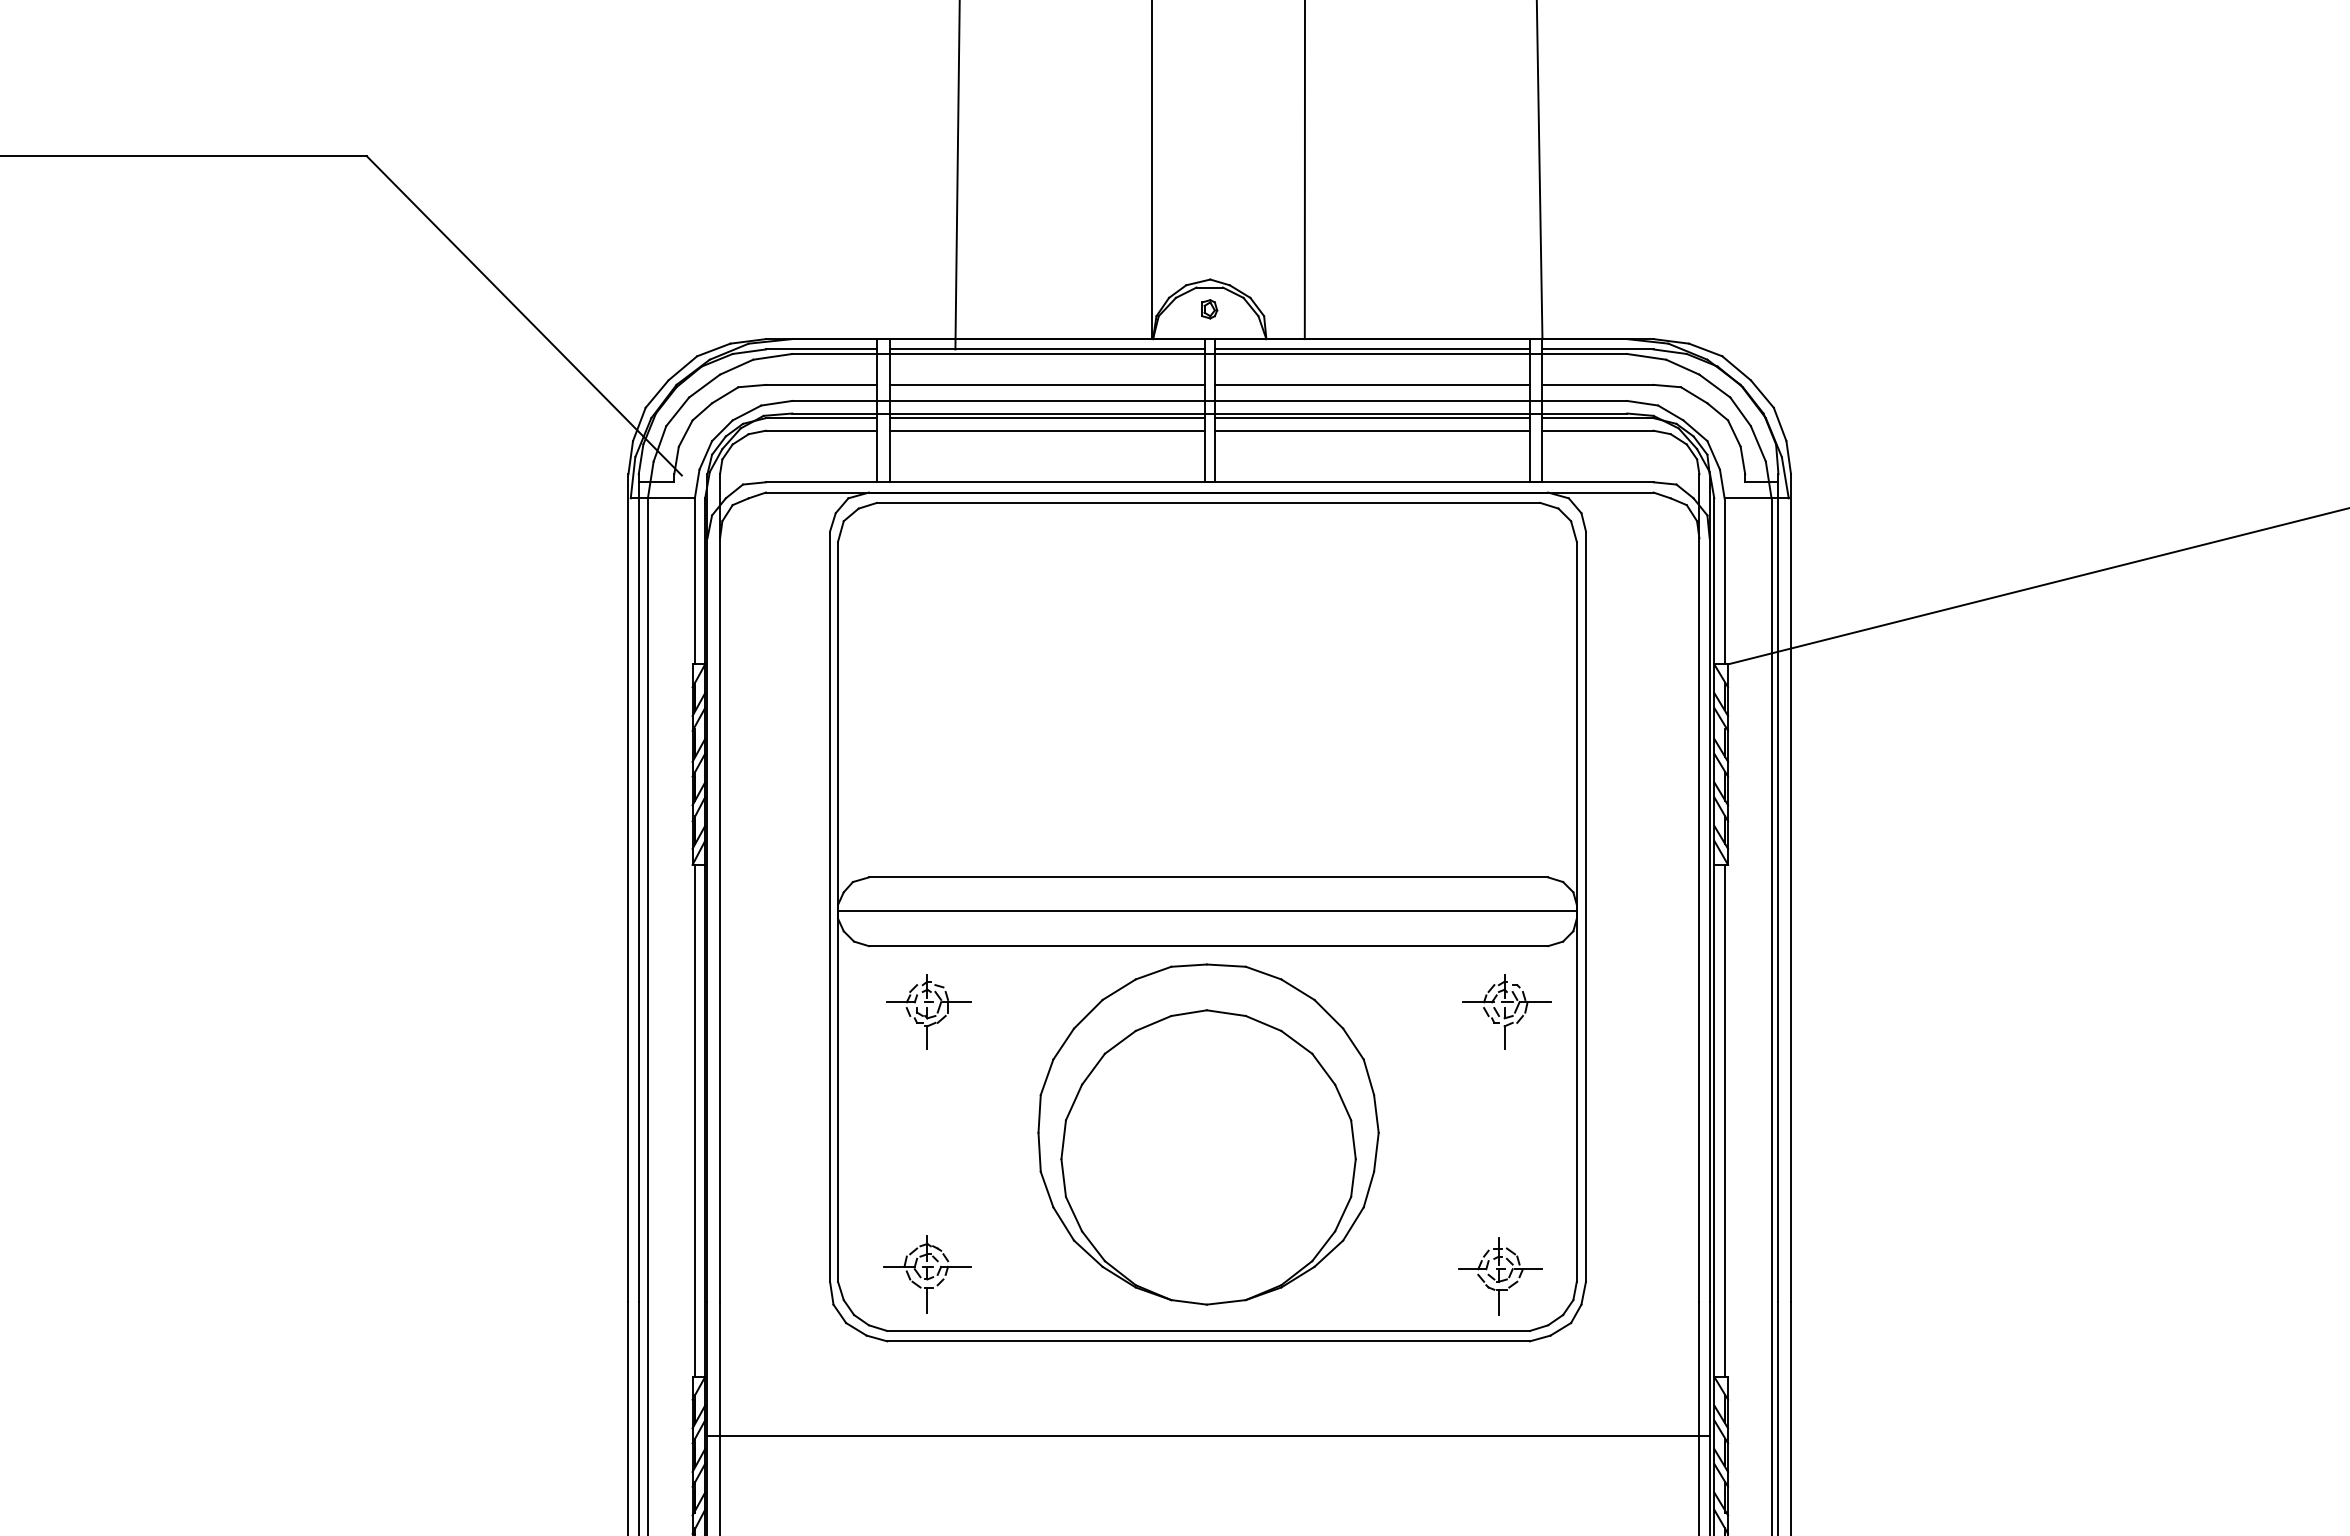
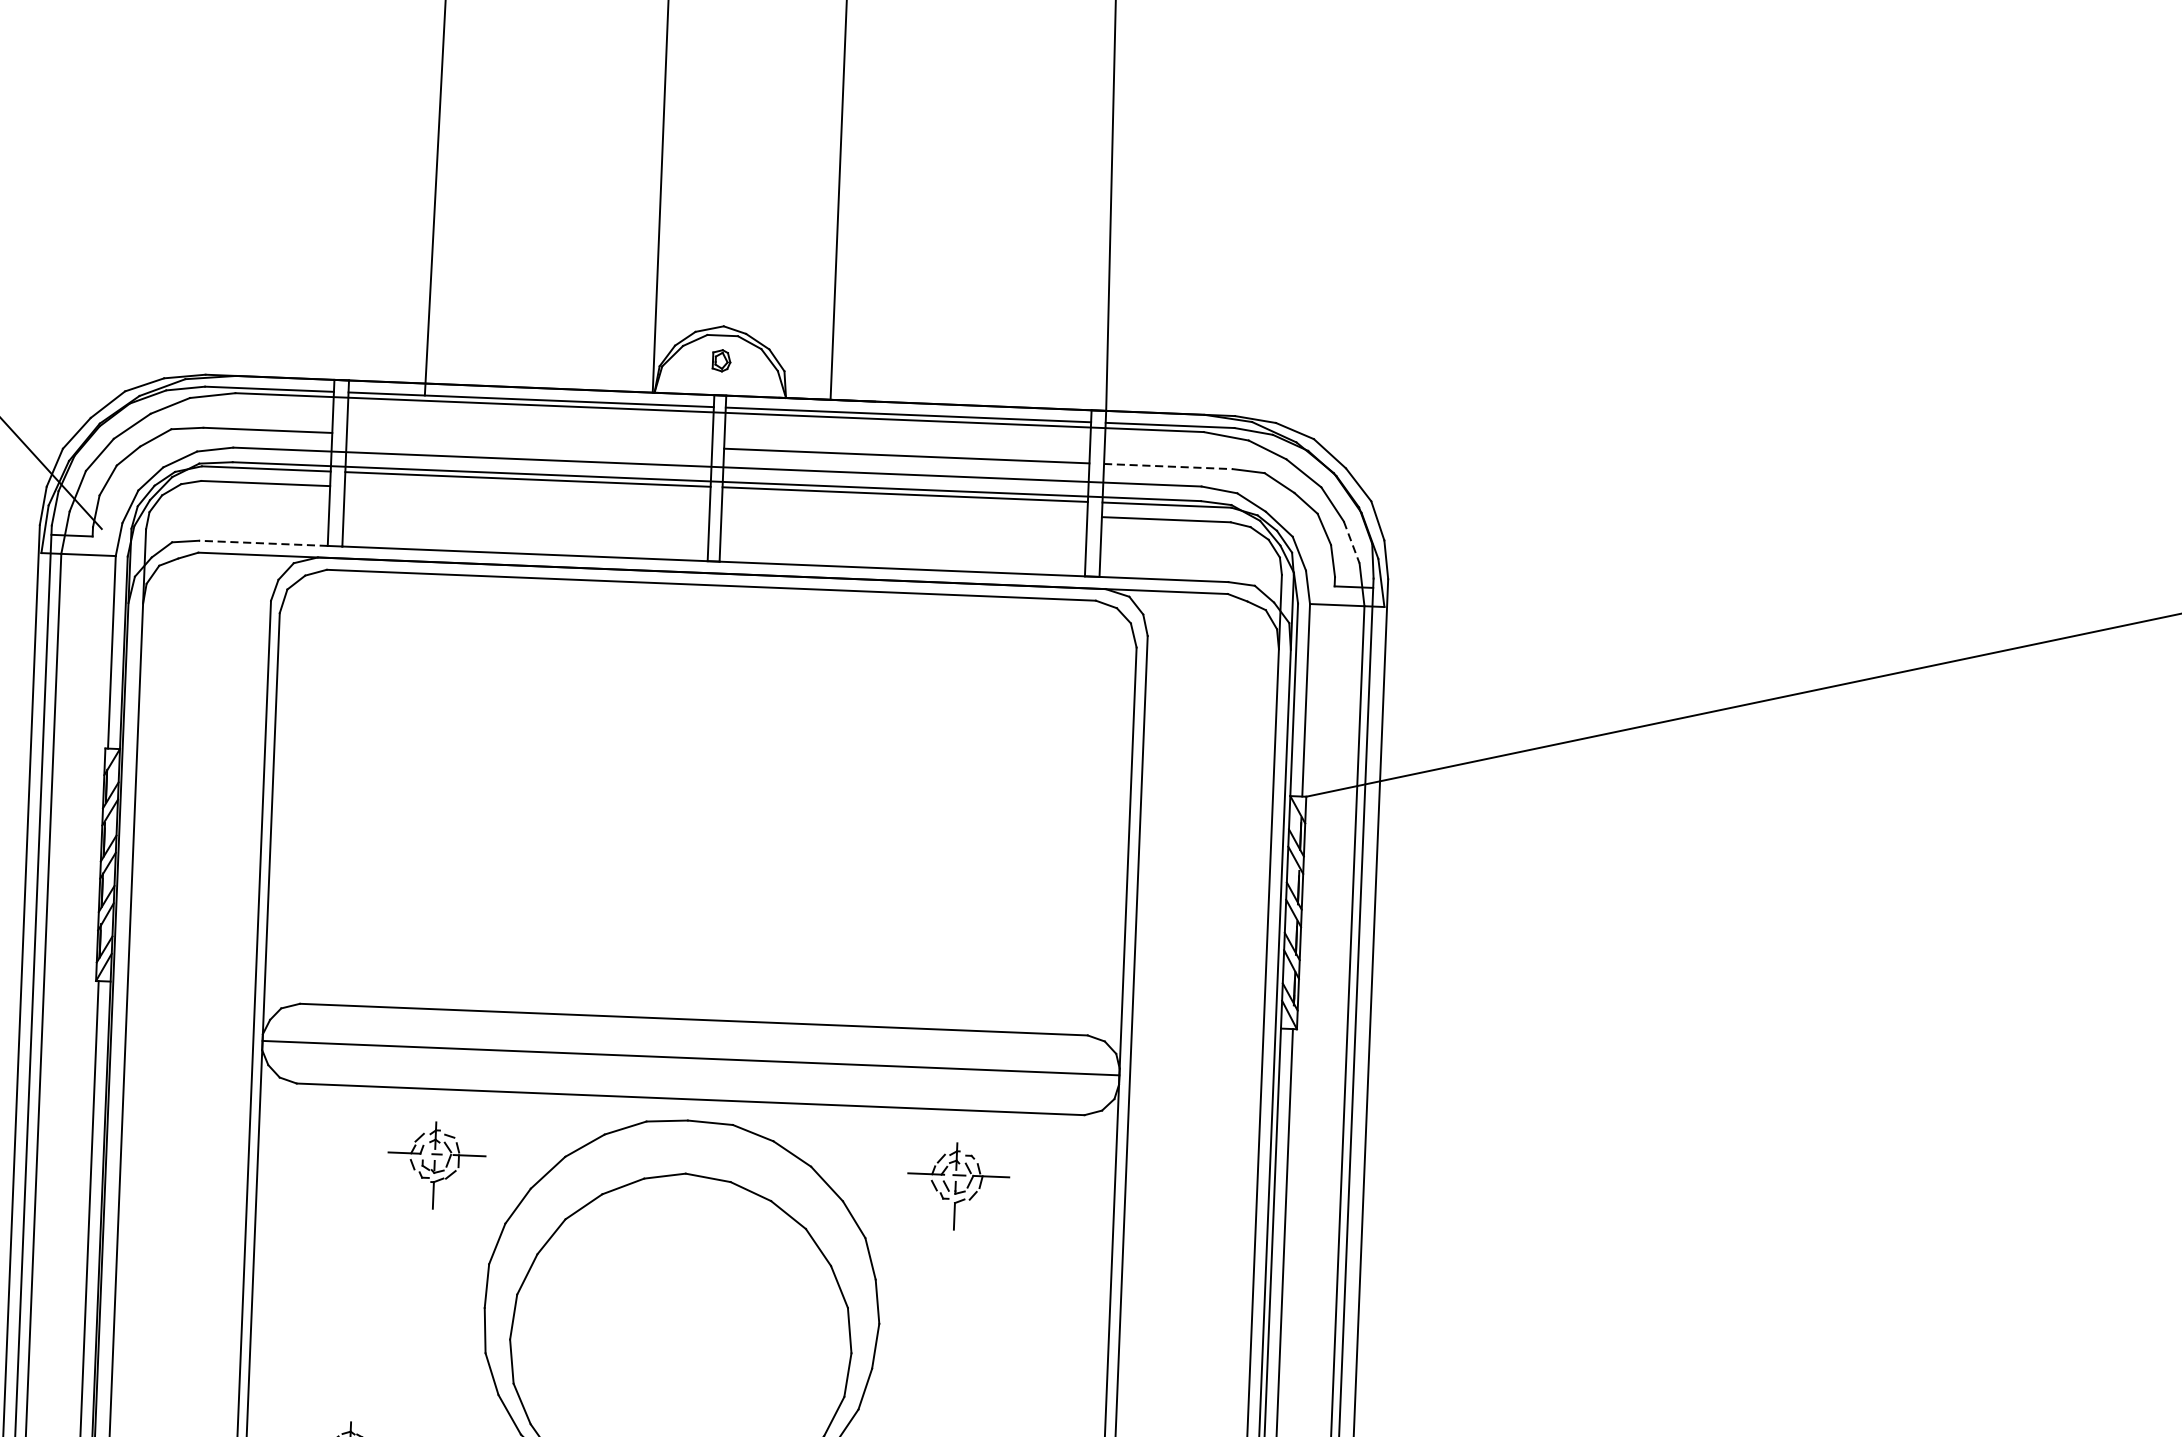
line: (1046, 384) -> (528, 440), removed
line: (1598, 384) -> (1169, 466), solid -> dashed
line: (1046, 430) -> (526, 493), removed
line: (1371, 430) -> (903, 508), removed
line: (1758, 444) -> (1351, 543), solid -> dashed
line: (821, 482) -> (263, 543), solid -> dashed
part: (928, 1011) -> (435, 1165), moved
part: (1506, 1011) -> (957, 1185), moved

